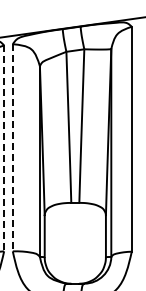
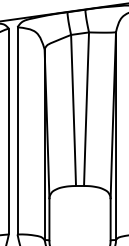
line: (12, 147) -> (17, 130), dashed -> solid
line: (4, 148) -> (9, 131), dashed -> solid

